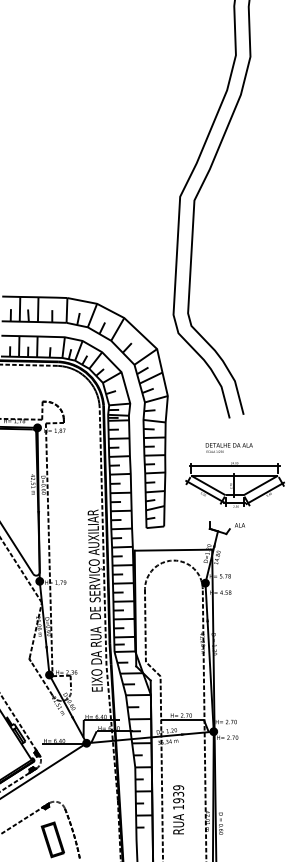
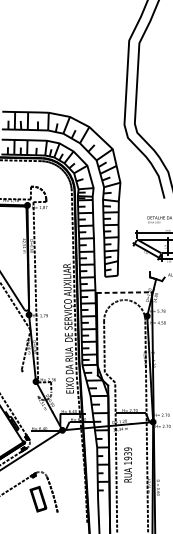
line: (173, 550) -> (124, 292), solid -> dashed
line: (41, 678) -> (30, 384), removed
text: (178, 809) -> (128, 464), moved

